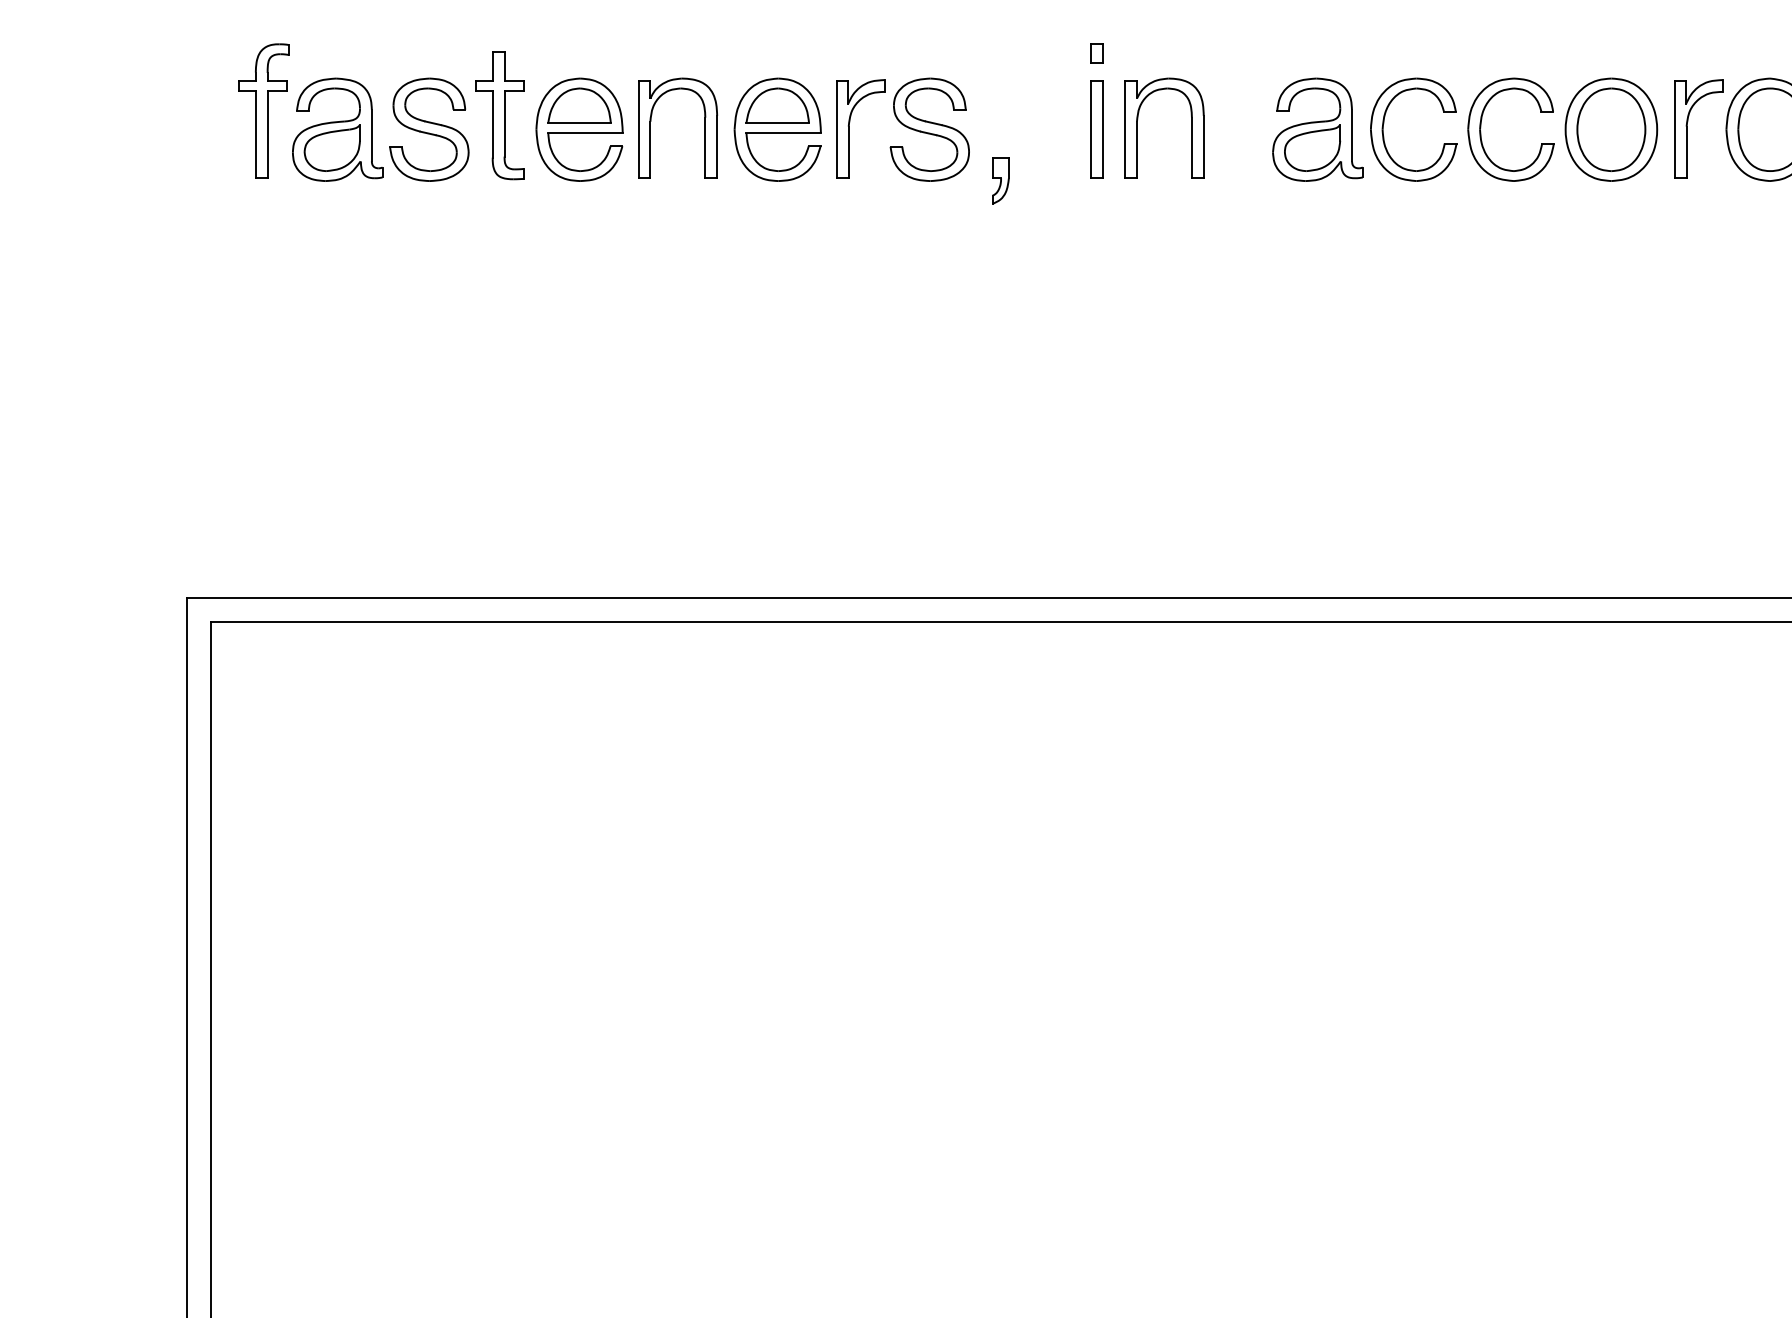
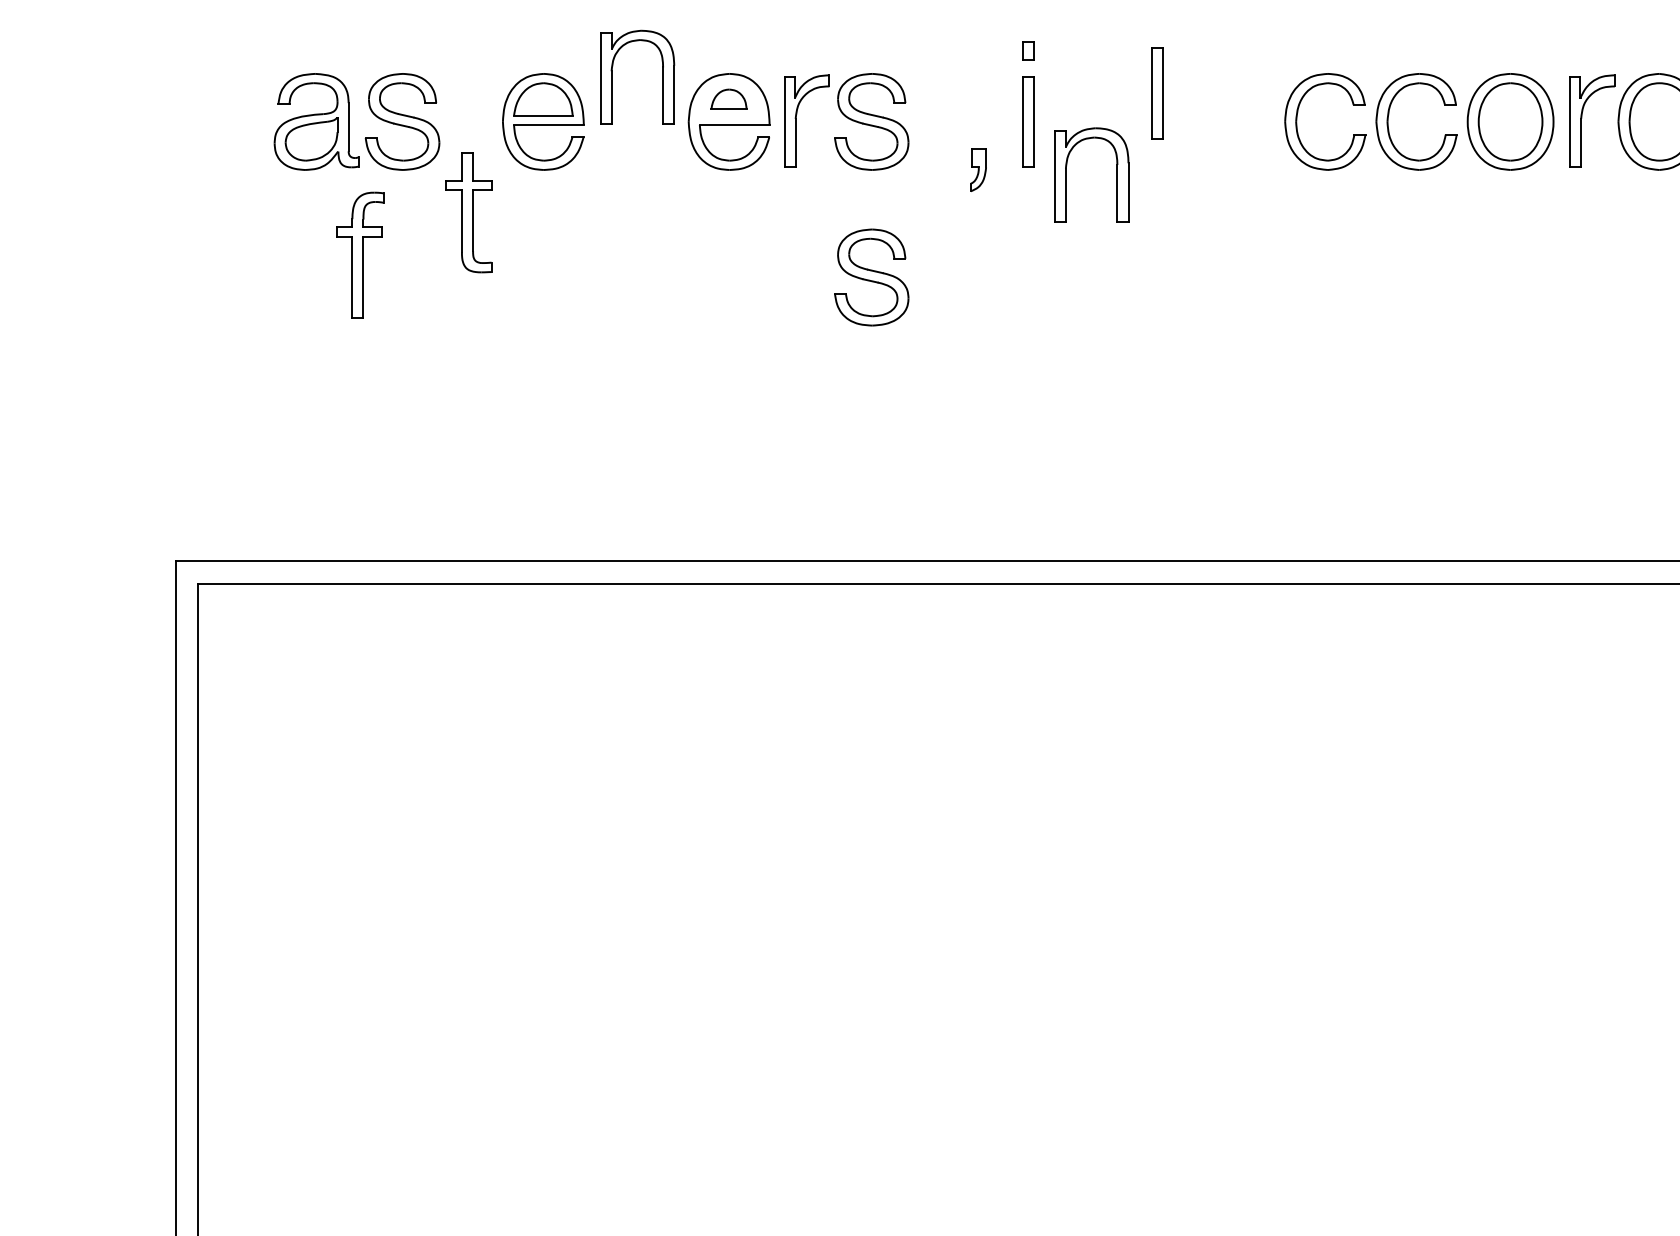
part: (1234, 99) -> (1157, 93), added
part: (777, 105) -> (728, 99), size x0.6
part: (263, 110) -> (359, 254), moved
part: (499, 115) -> (468, 212), moved
part: (704, 127) -> (662, 76), moved
part: (1137, 127) -> (1066, 174), moved
part: (1317, 129) -> (1235, 121), removed
part: (1000, 180) -> (978, 169), moved
part: (929, 295) -> (871, 277), added

